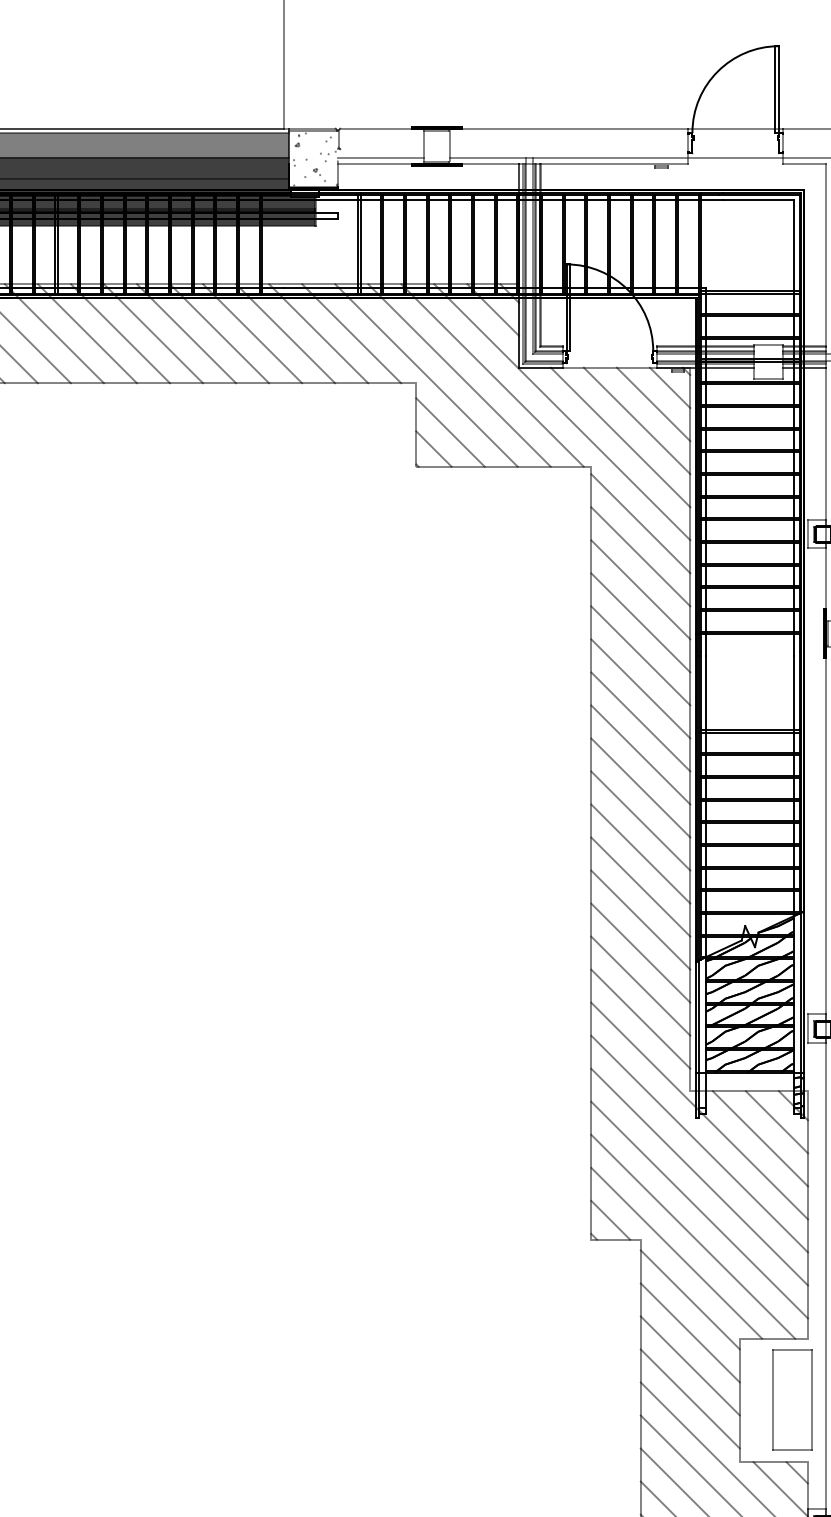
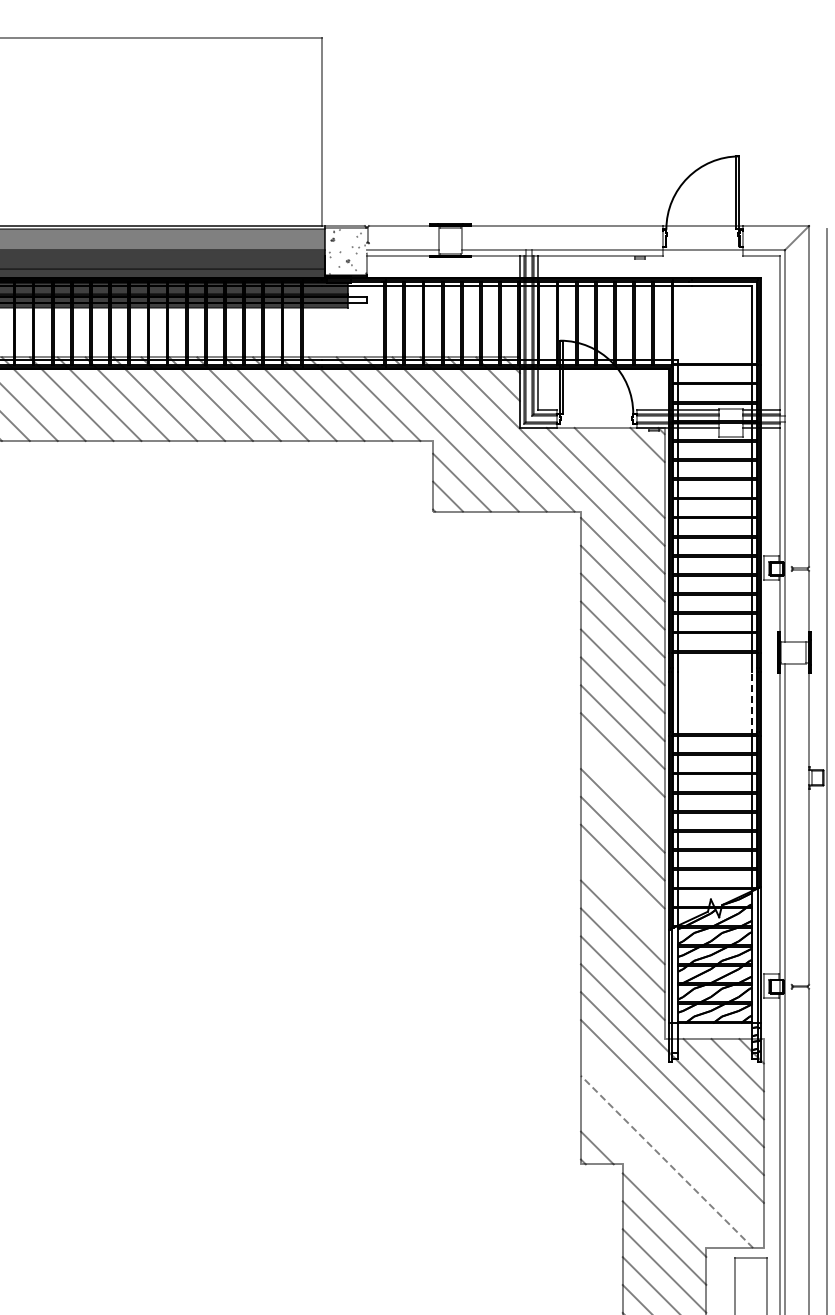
line: (653, 403) -> (633, 458), removed
line: (794, 693) -> (752, 703), solid -> dashed
line: (640, 787) -> (622, 782), removed
line: (640, 920) -> (622, 894), removed
line: (699, 1209) -> (672, 1138), removed
line: (693, 1236) -> (667, 1161), solid -> dashed
line: (677, 1252) -> (653, 1175), removed

